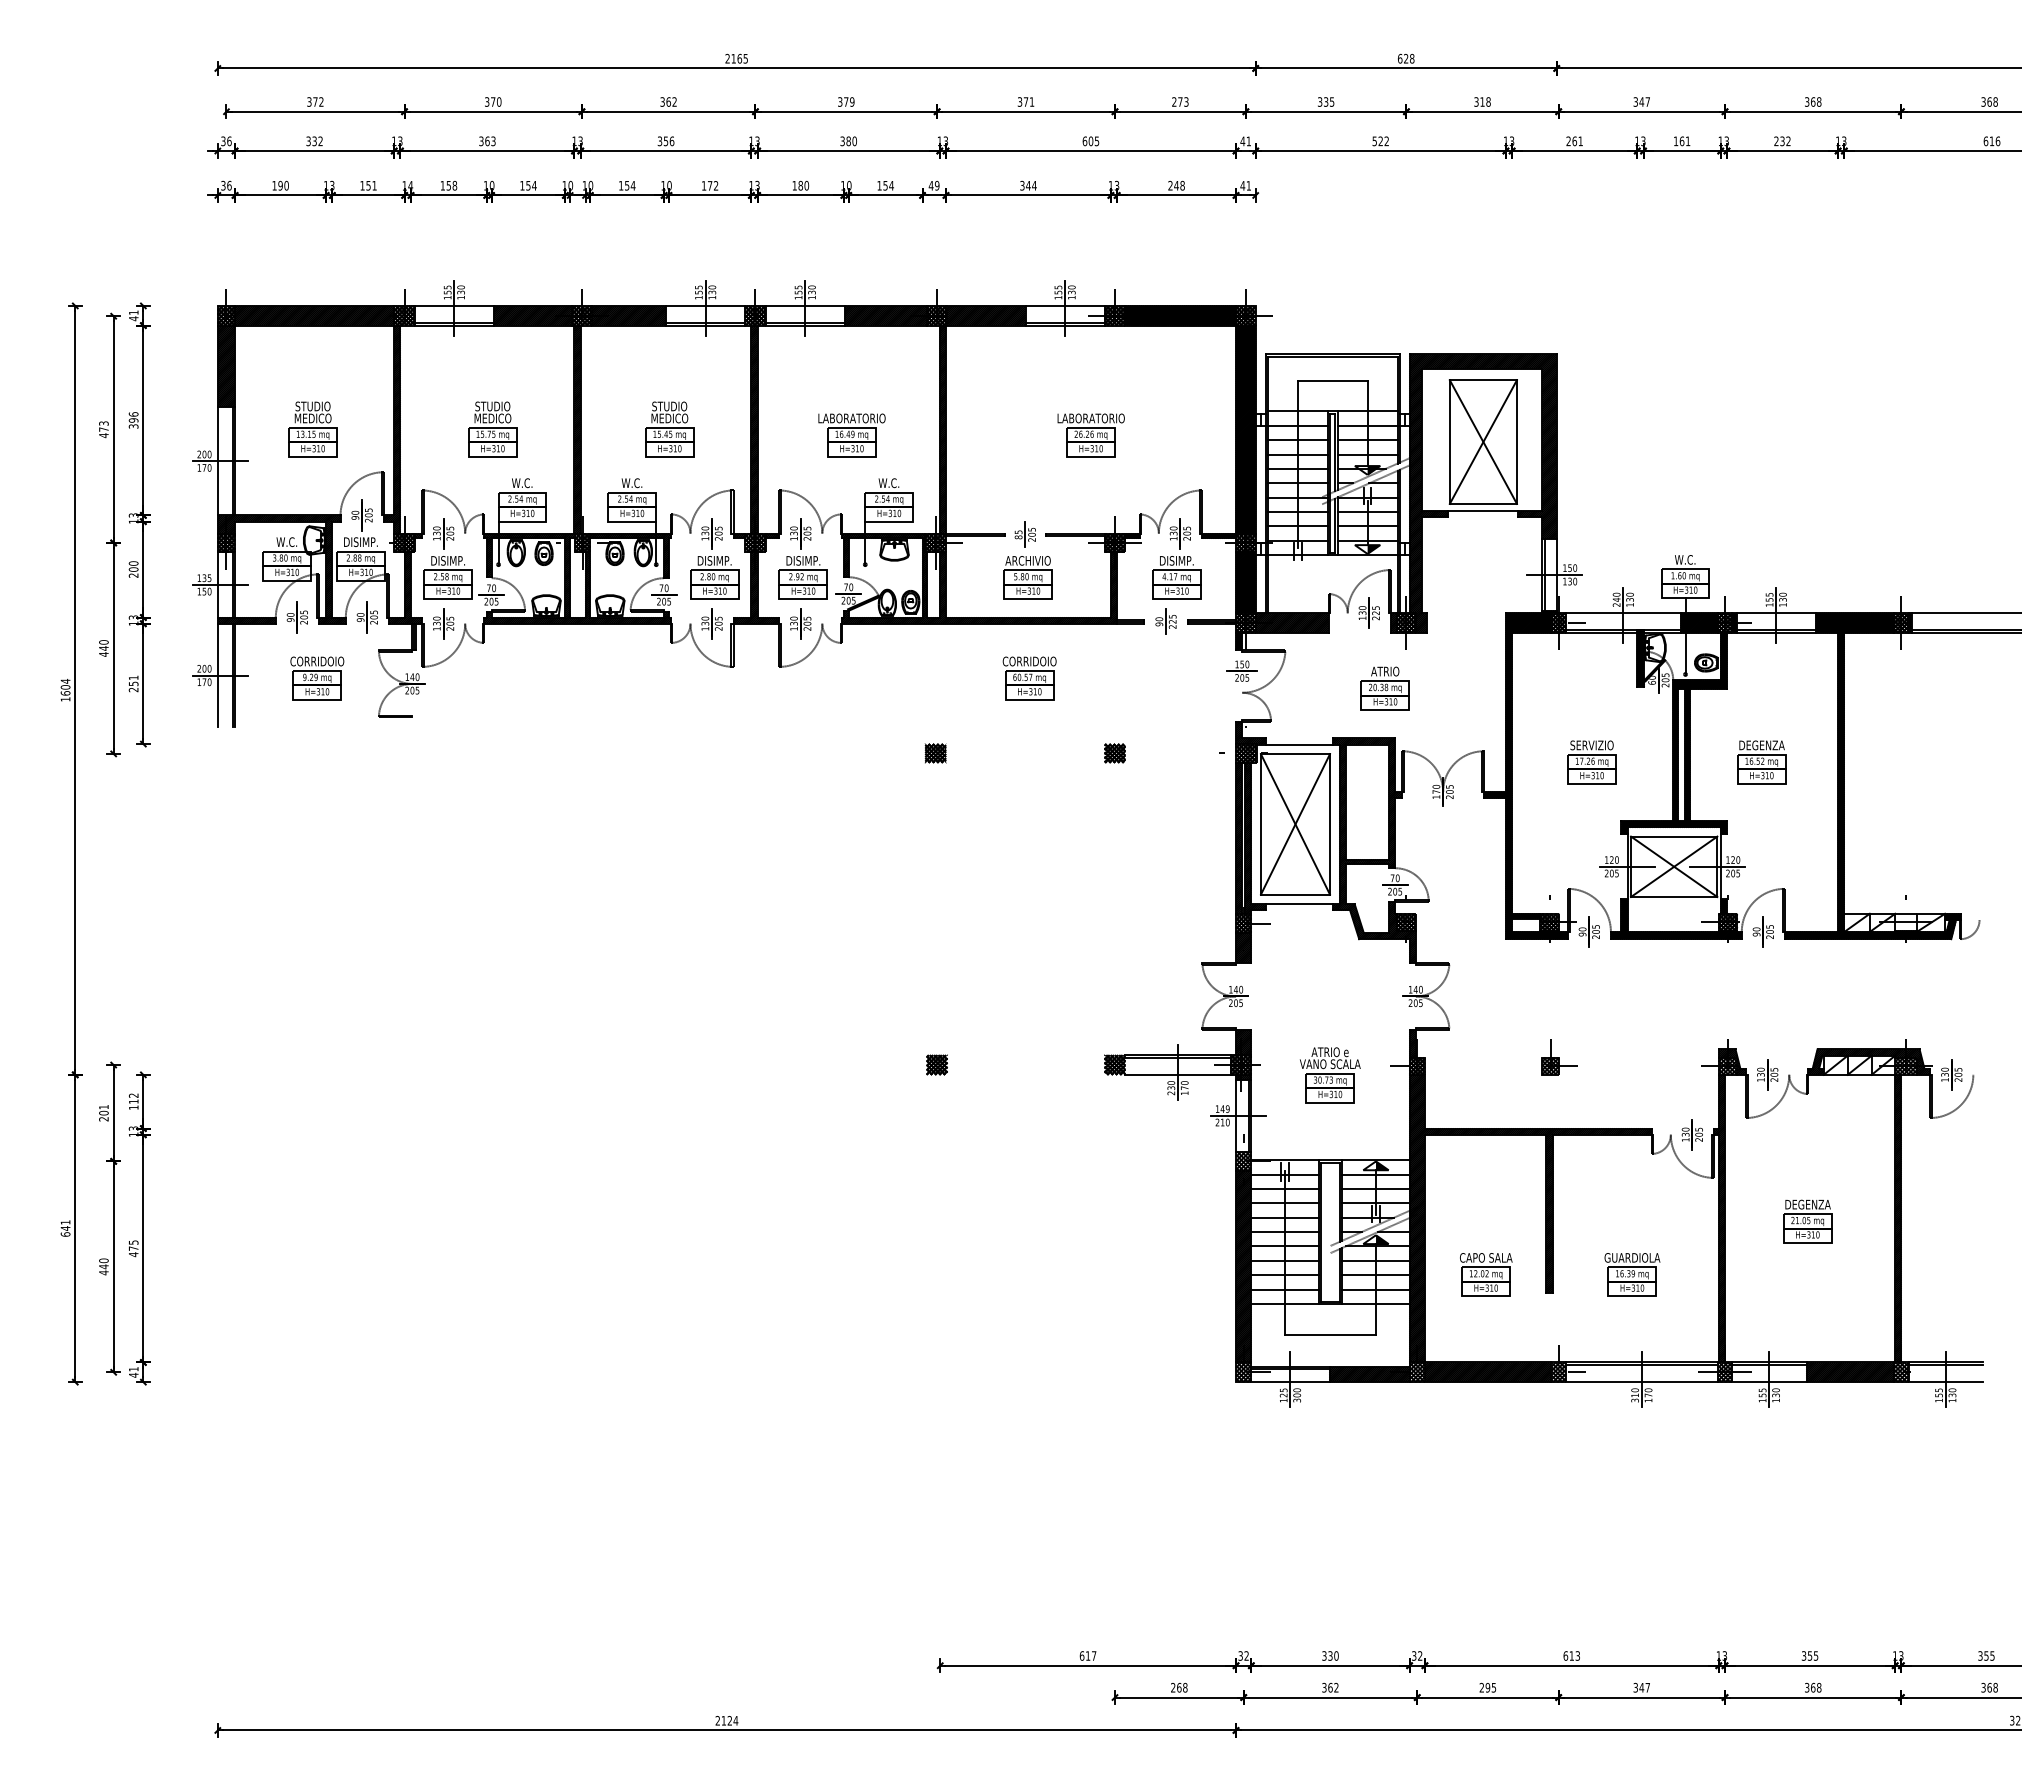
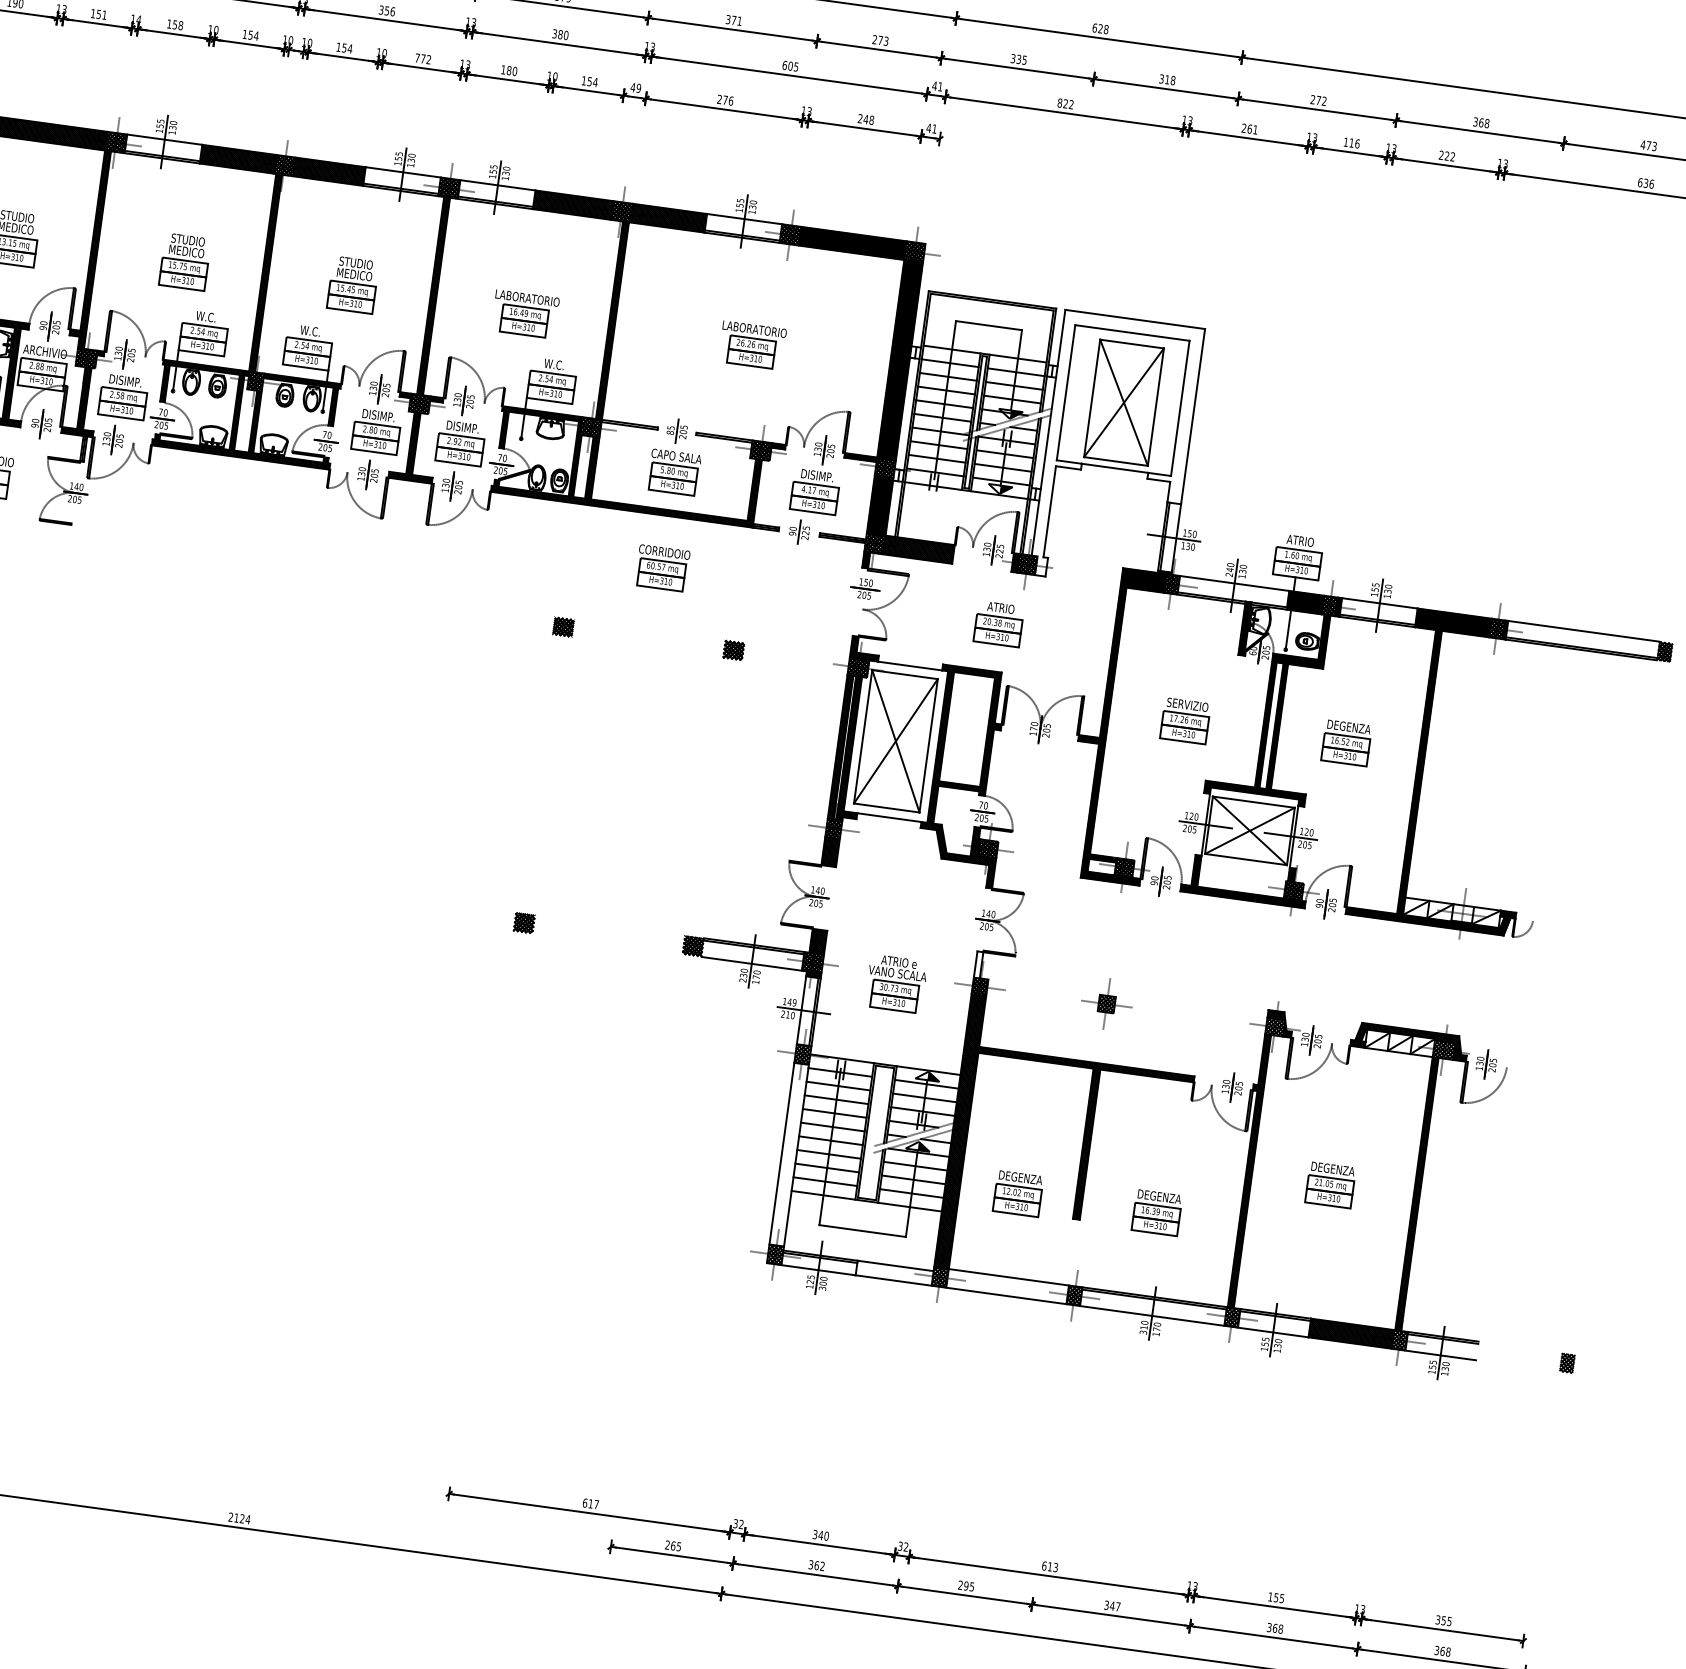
text: (1641, 101) -> (1318, 100), 347 -> 272
text: (1989, 101) -> (1648, 145), 368 -> 473
text: (1374, 141) -> (1059, 103), 522 -> 822
text: (1684, 141) -> (1354, 143), 161 -> 116
text: (1782, 141) -> (1447, 156), 232 -> 222
text: (1991, 141) -> (1645, 183), 616 -> 636
text: (704, 185) -> (417, 57), 172 -> 772
text: (1028, 185) -> (725, 100), 344 -> 276
hatch: (1482, 493) -> (1116, 451), removed
text: (360, 542) -> (44, 352), DISIMP. -> ARCHIVIO
text: (1685, 559) -> (1300, 540), W.C. -> ATRIO
text: (1028, 560) -> (676, 456), ARCHIVIO -> CAPO SALA
hatch: (1412, 1043) -> (978, 964), removed
text: (1486, 1257) -> (1020, 1177), CAPO SALA -> DEGENZA
text: (1632, 1257) -> (1159, 1196), GUARDIOLA -> DEGENZA
hatch: (1243, 1266) -> (789, 1154), removed
hatch: (1487, 1372) -> (1006, 1286), removed
hatch: (1369, 1374) -> (894, 1273), removed
text: (1330, 1655) -> (821, 1534), 330 -> 340
text: (1803, 1655) -> (1270, 1596), 355 -> 155
text: (1185, 1687) -> (679, 1546), 268 -> 265

